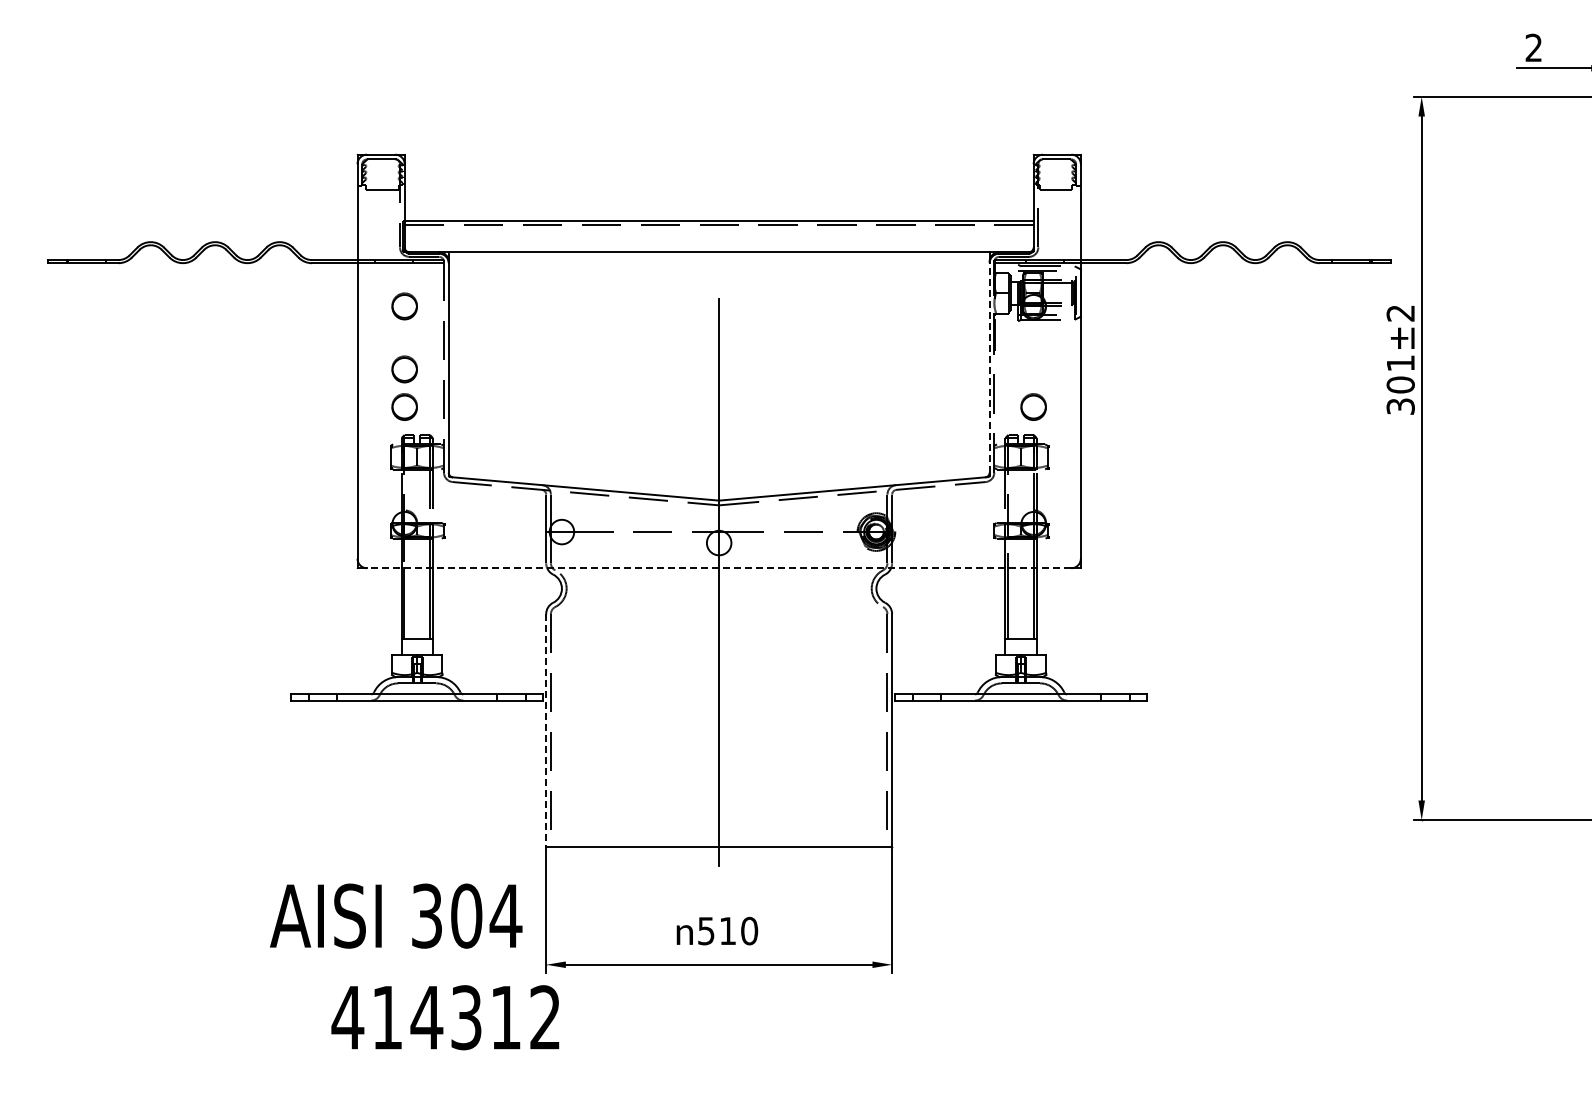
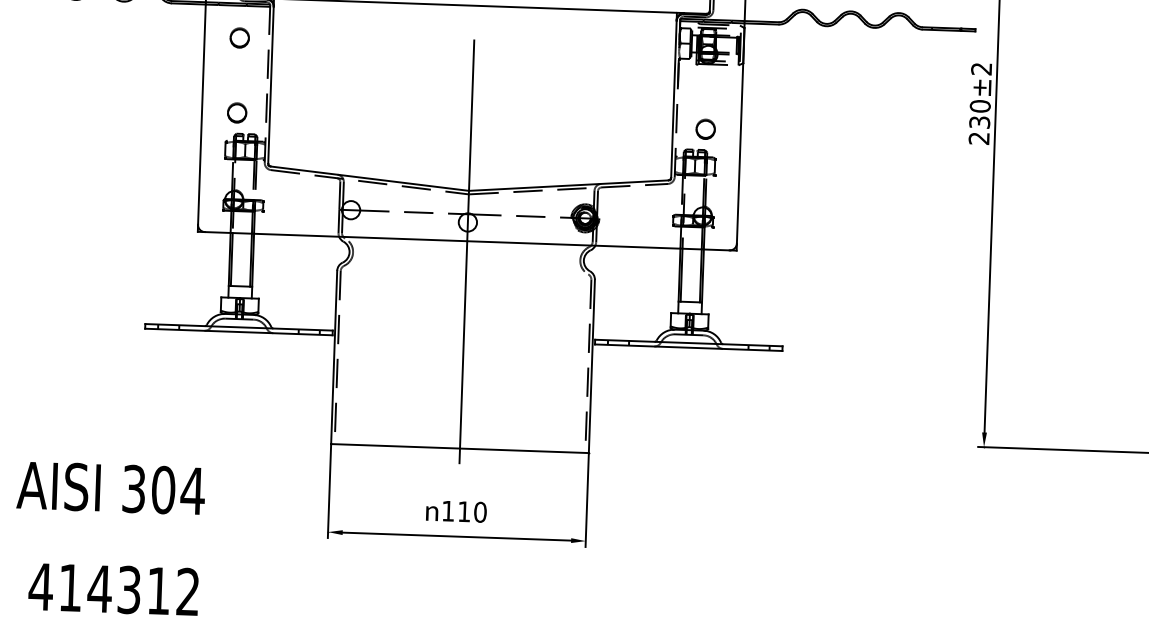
line: (989, 367) -> (673, 98), dashed -> solid
part: (404, 369) -> (238, 84), removed
text: (1400, 384) -> (979, 122), 301 -> 230
line: (718, 568) -> (466, 241), dashed -> solid
line: (546, 730) -> (334, 357), dashed -> solid
text: (396, 915) -> (111, 487), moved
text: (706, 931) -> (448, 511), 510 -> 110
text: (445, 1017) -> (113, 589), moved

